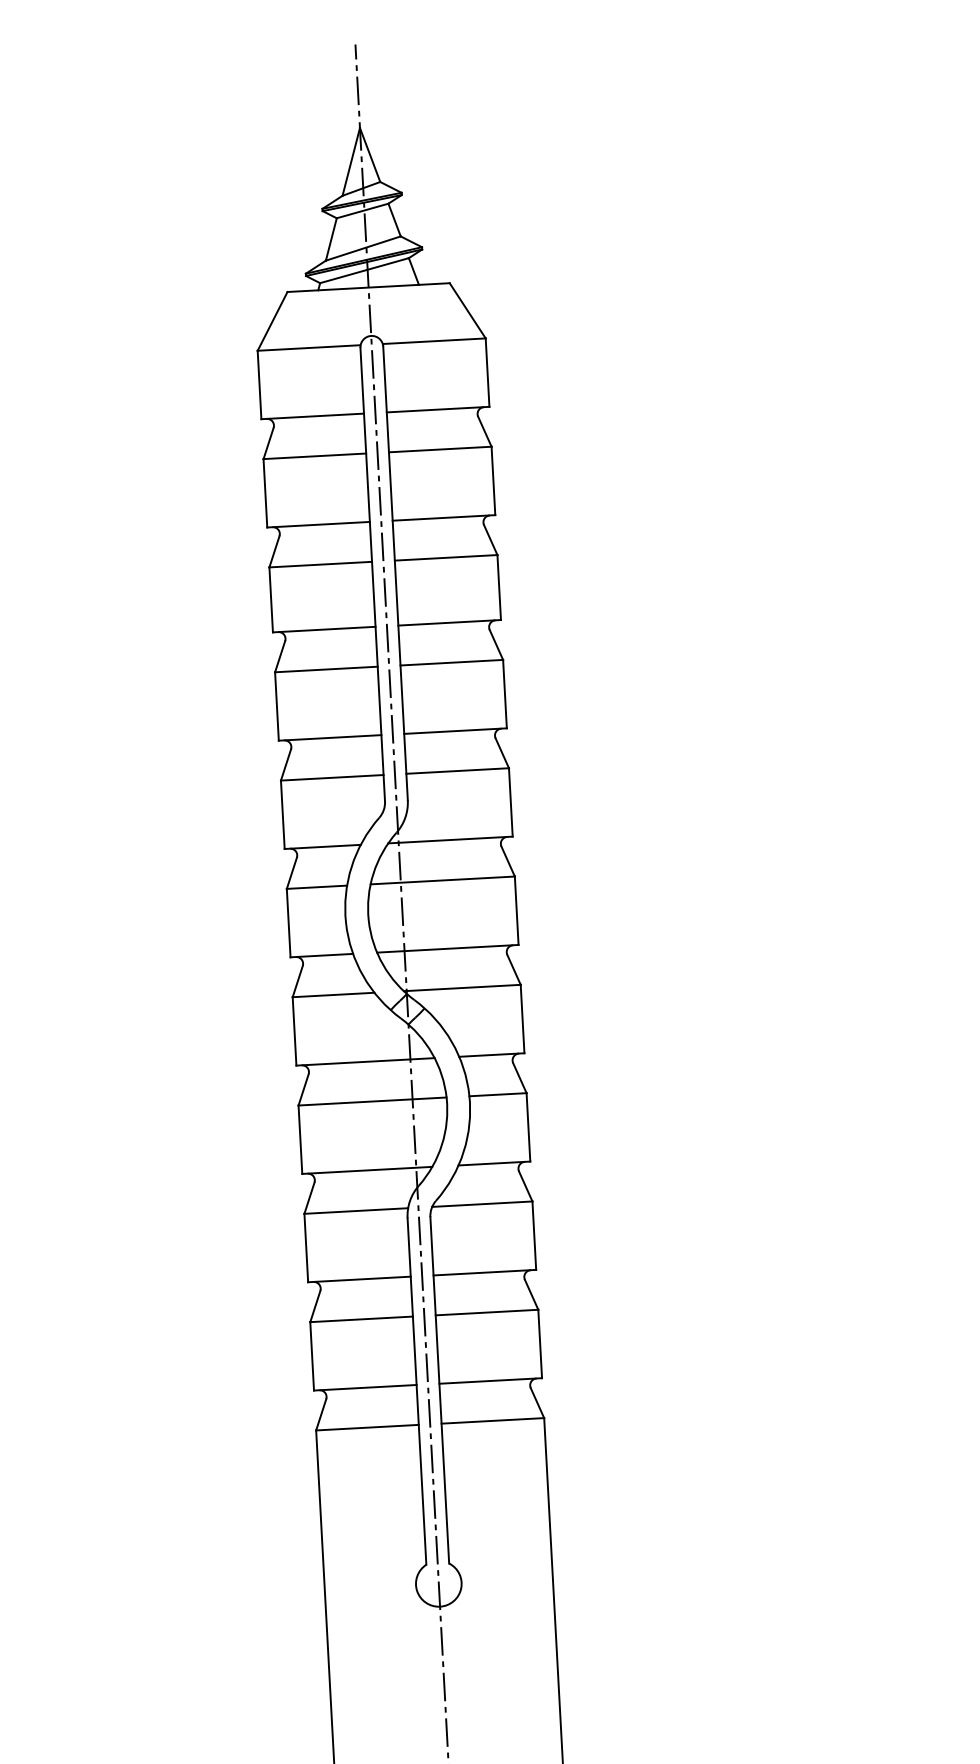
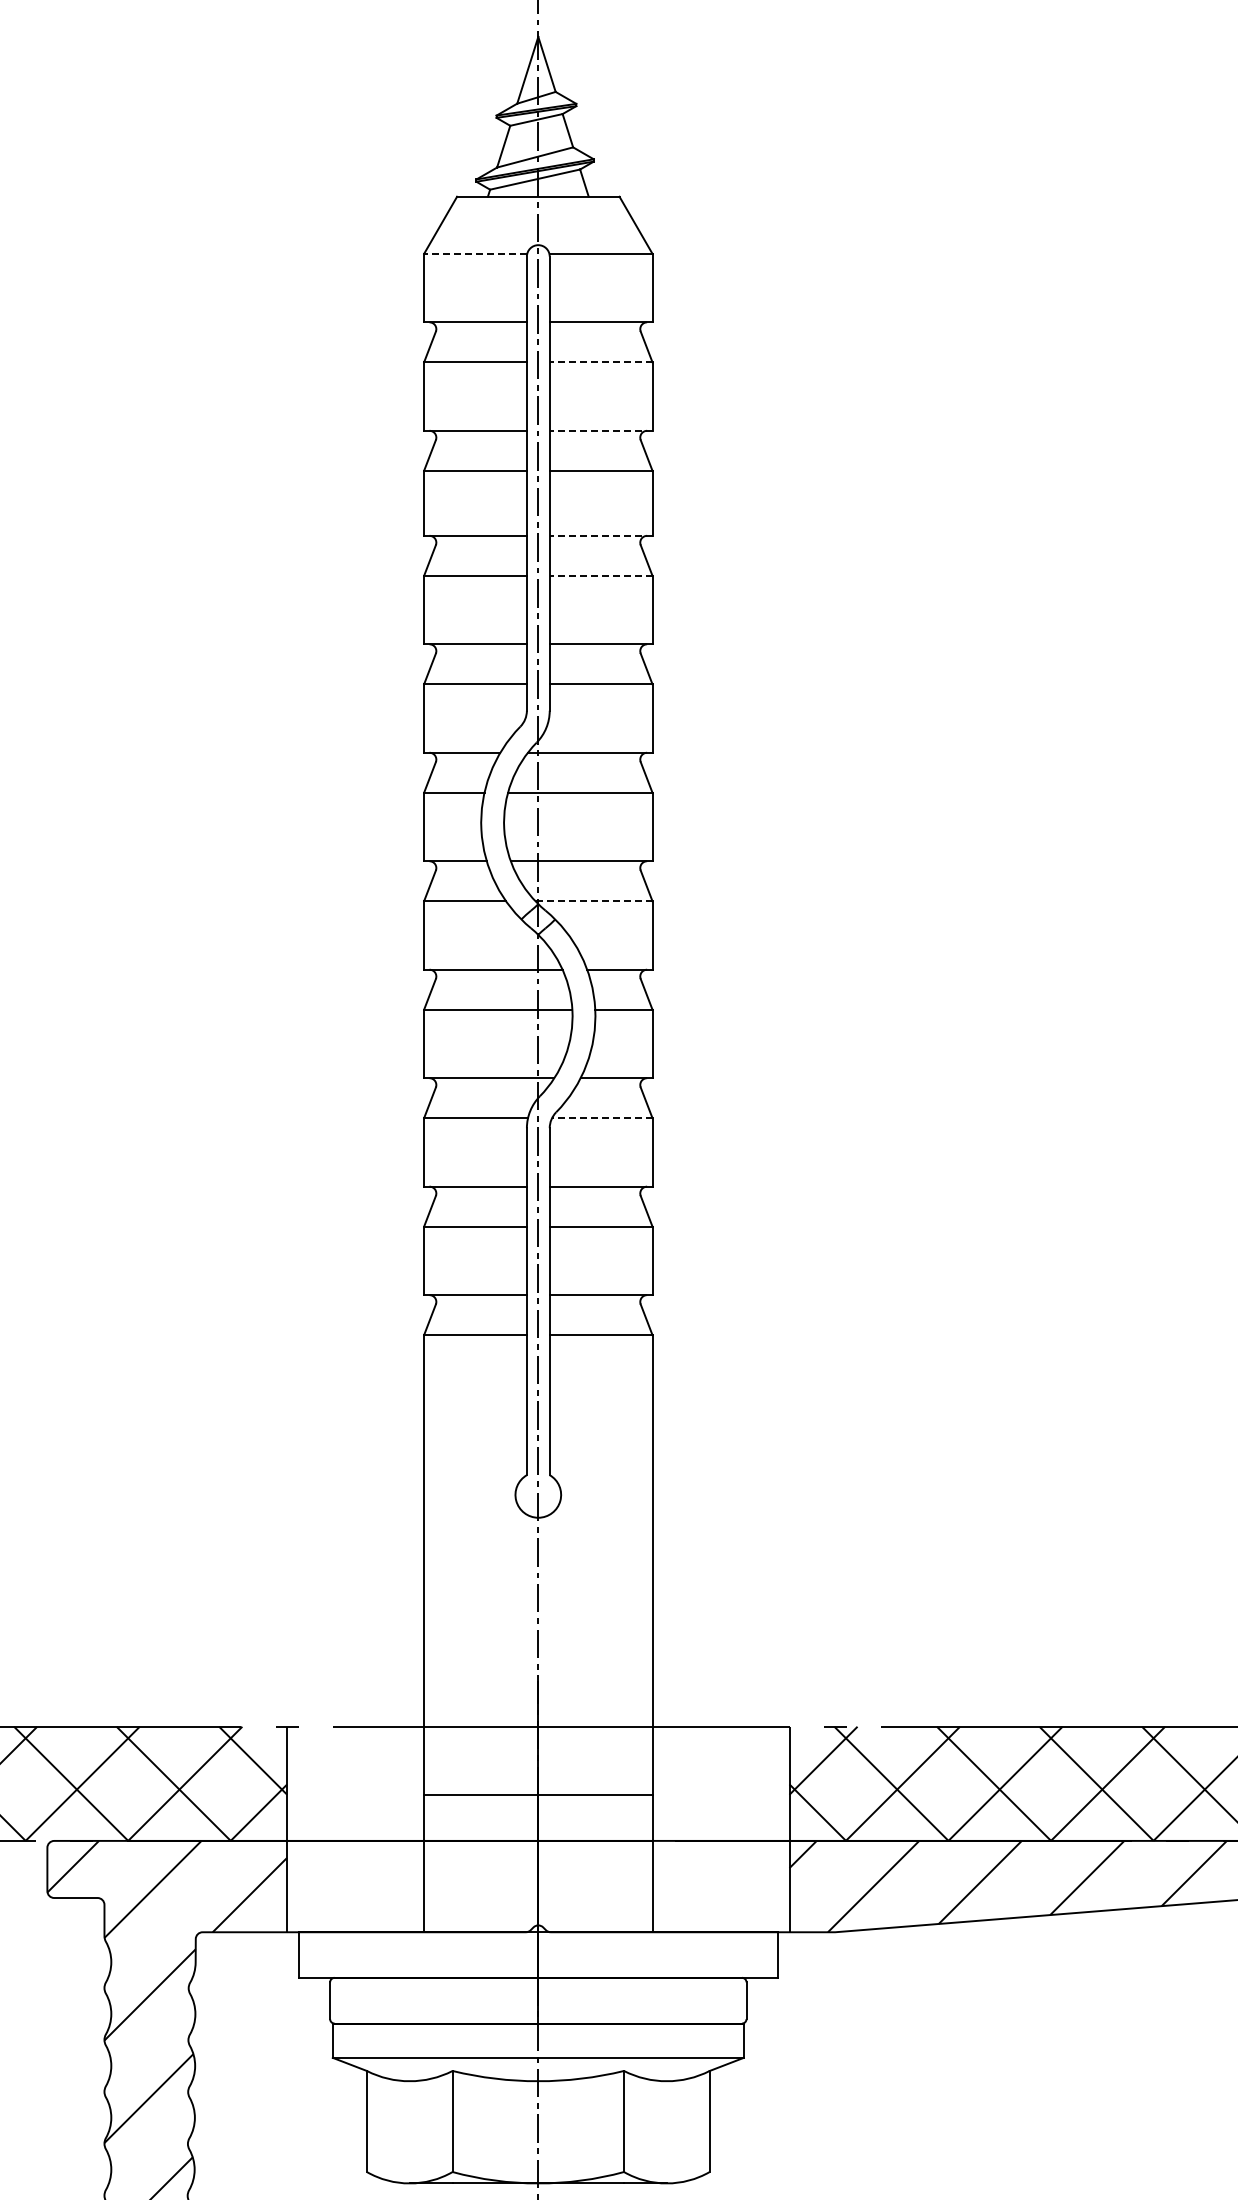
line: (308, 347) -> (475, 253), solid -> dashed
line: (439, 449) -> (600, 362), solid -> dashed
line: (443, 517) -> (600, 430), solid -> dashed
line: (449, 622) -> (600, 535), solid -> dashed
line: (451, 662) -> (600, 575), solid -> dashed
line: (461, 988) -> (593, 901), solid -> dashed
line: (481, 1204) -> (601, 1118), solid -> dashed

